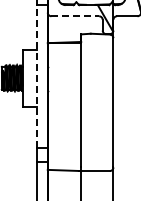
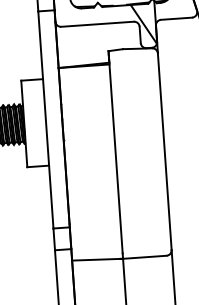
line: (75, 16) -> (97, 24), dashed -> solid
line: (37, 76) -> (46, 119), dashed -> solid

